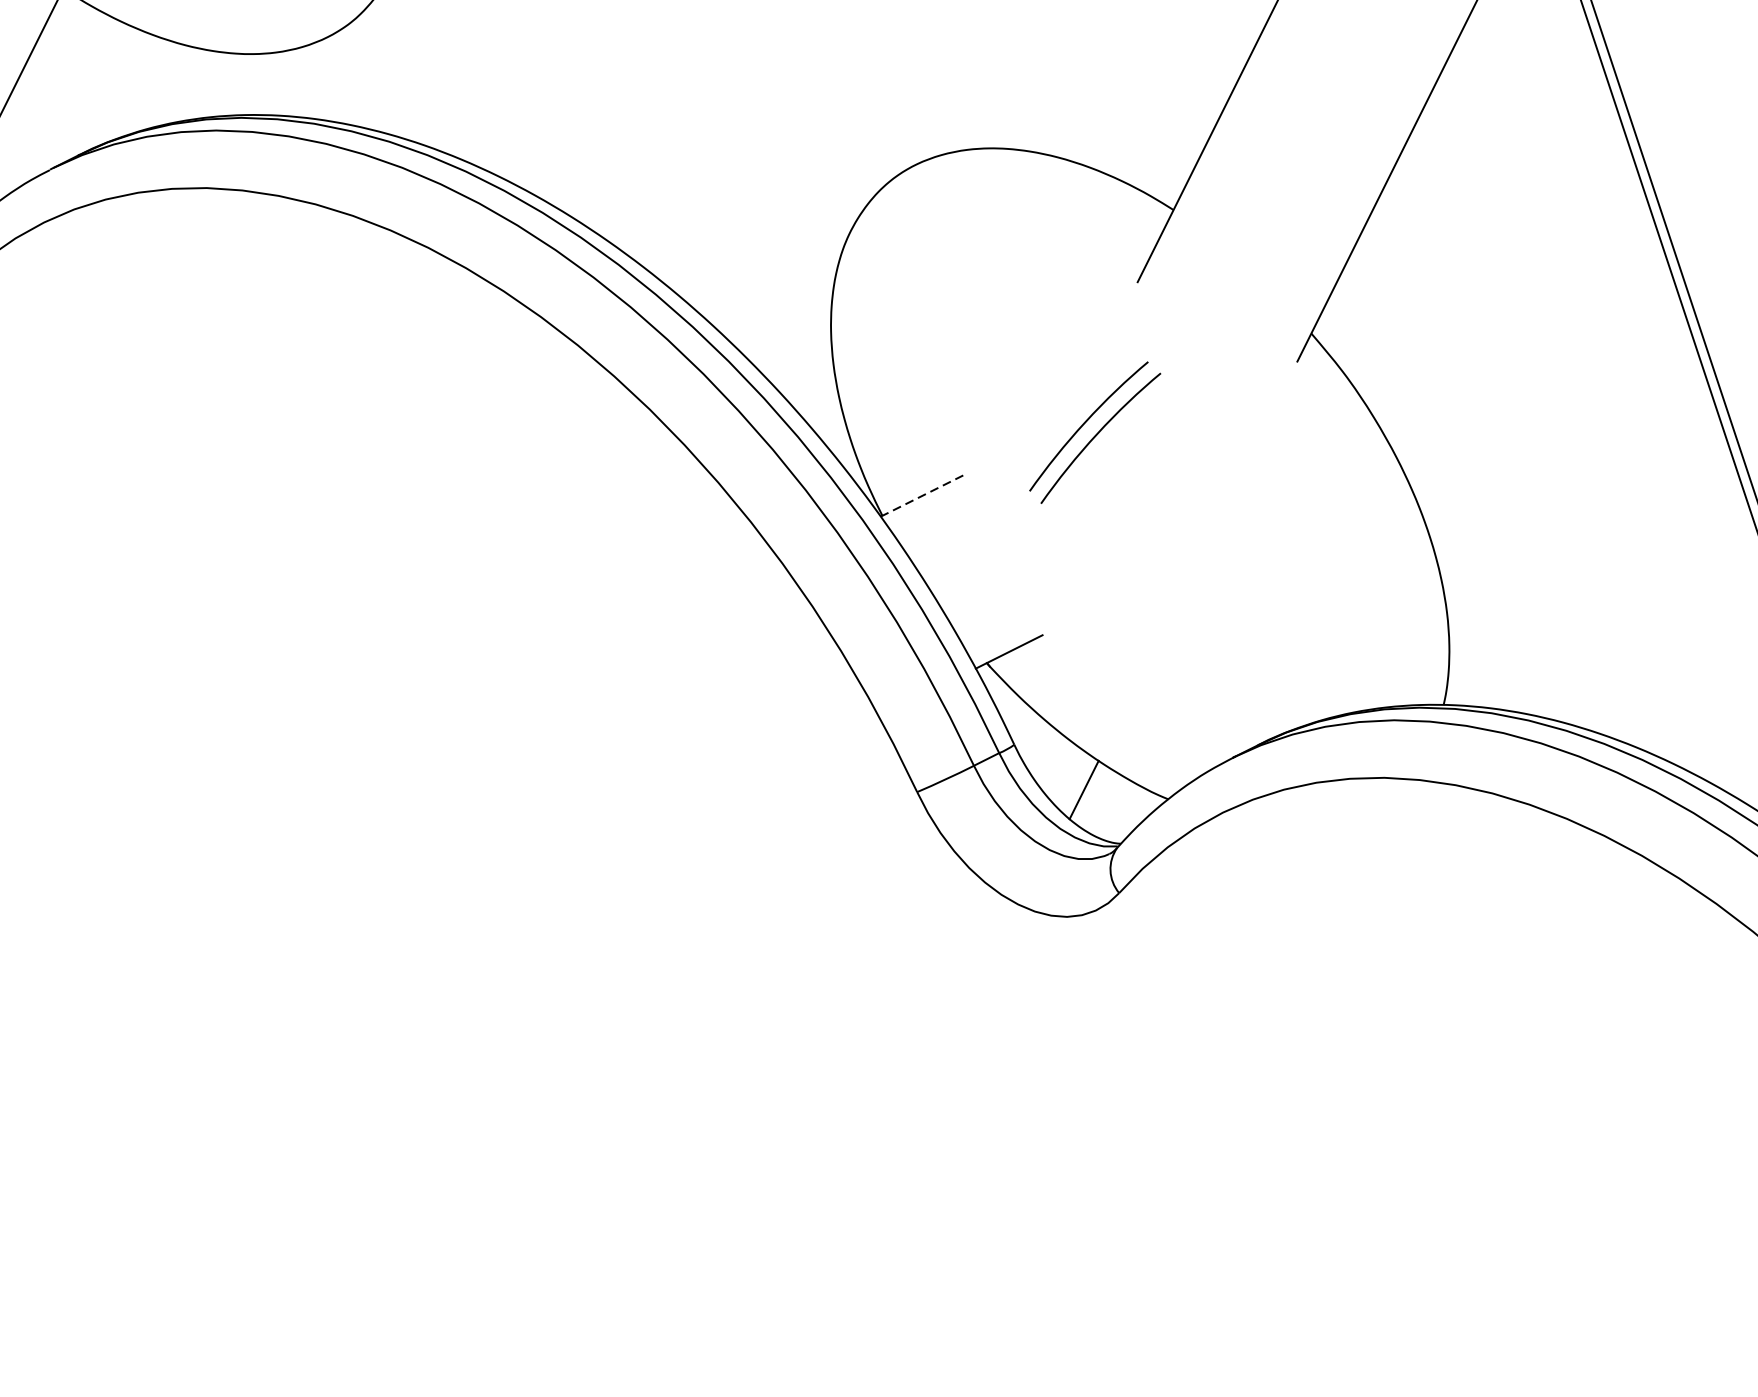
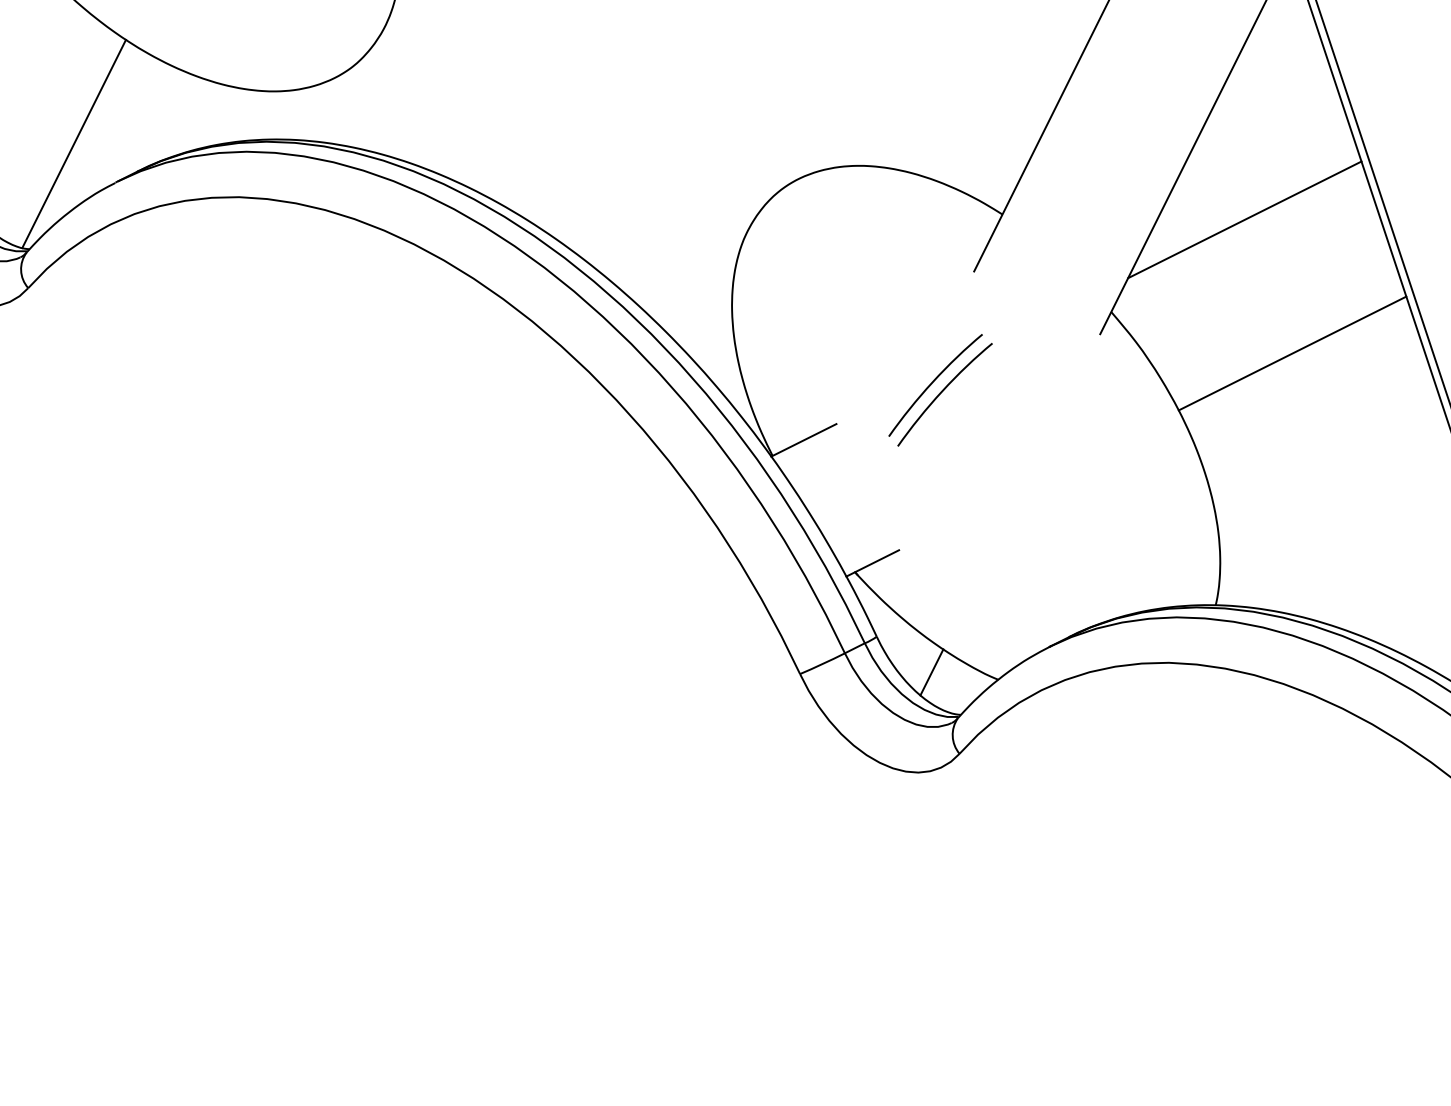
line: (1480, 216) -> (1244, 219), added
line: (1540, 386) -> (1292, 353), added
line: (921, 496) -> (803, 440), dashed -> solid

